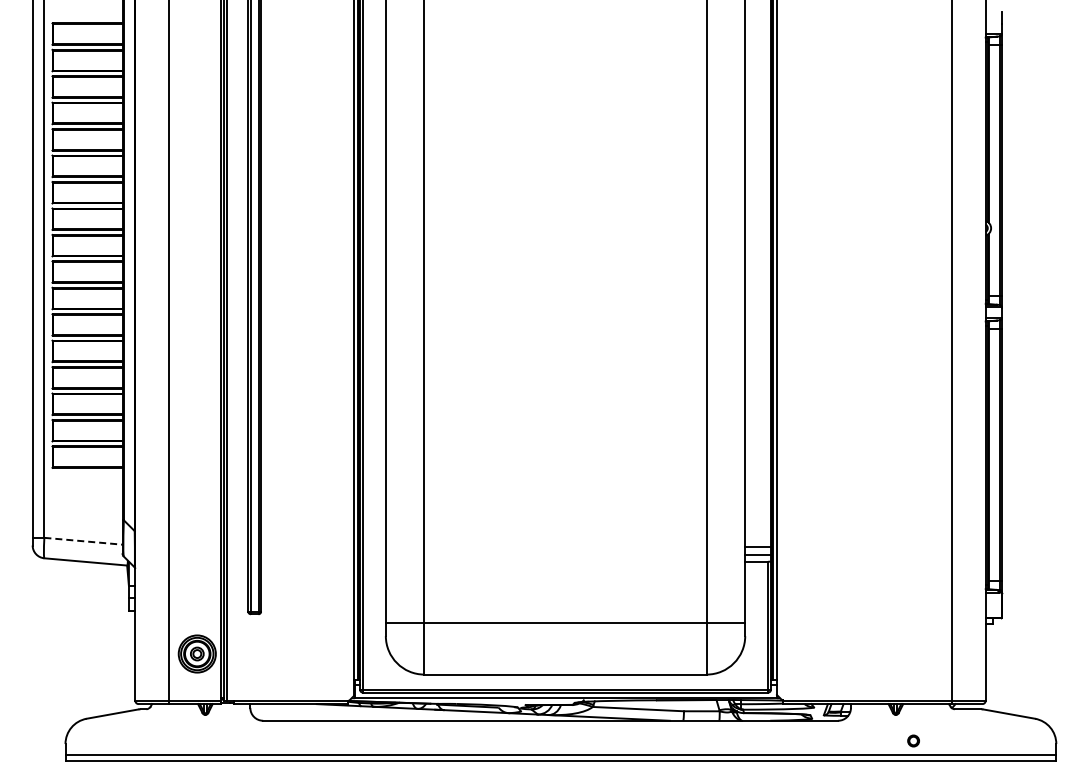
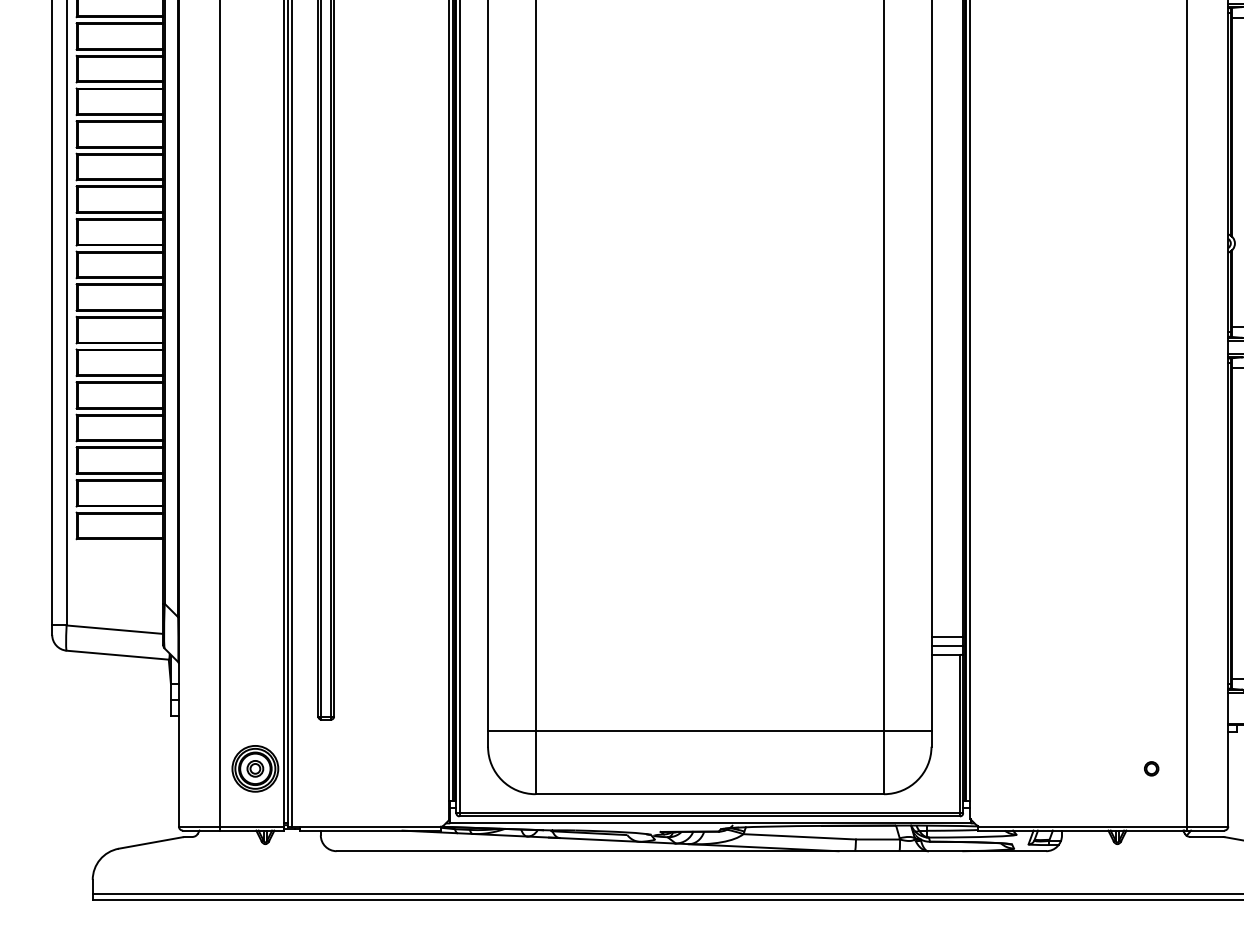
line: (83, 541) -> (114, 629), dashed -> solid
circle: (913, 740) -> (1151, 768), moved

